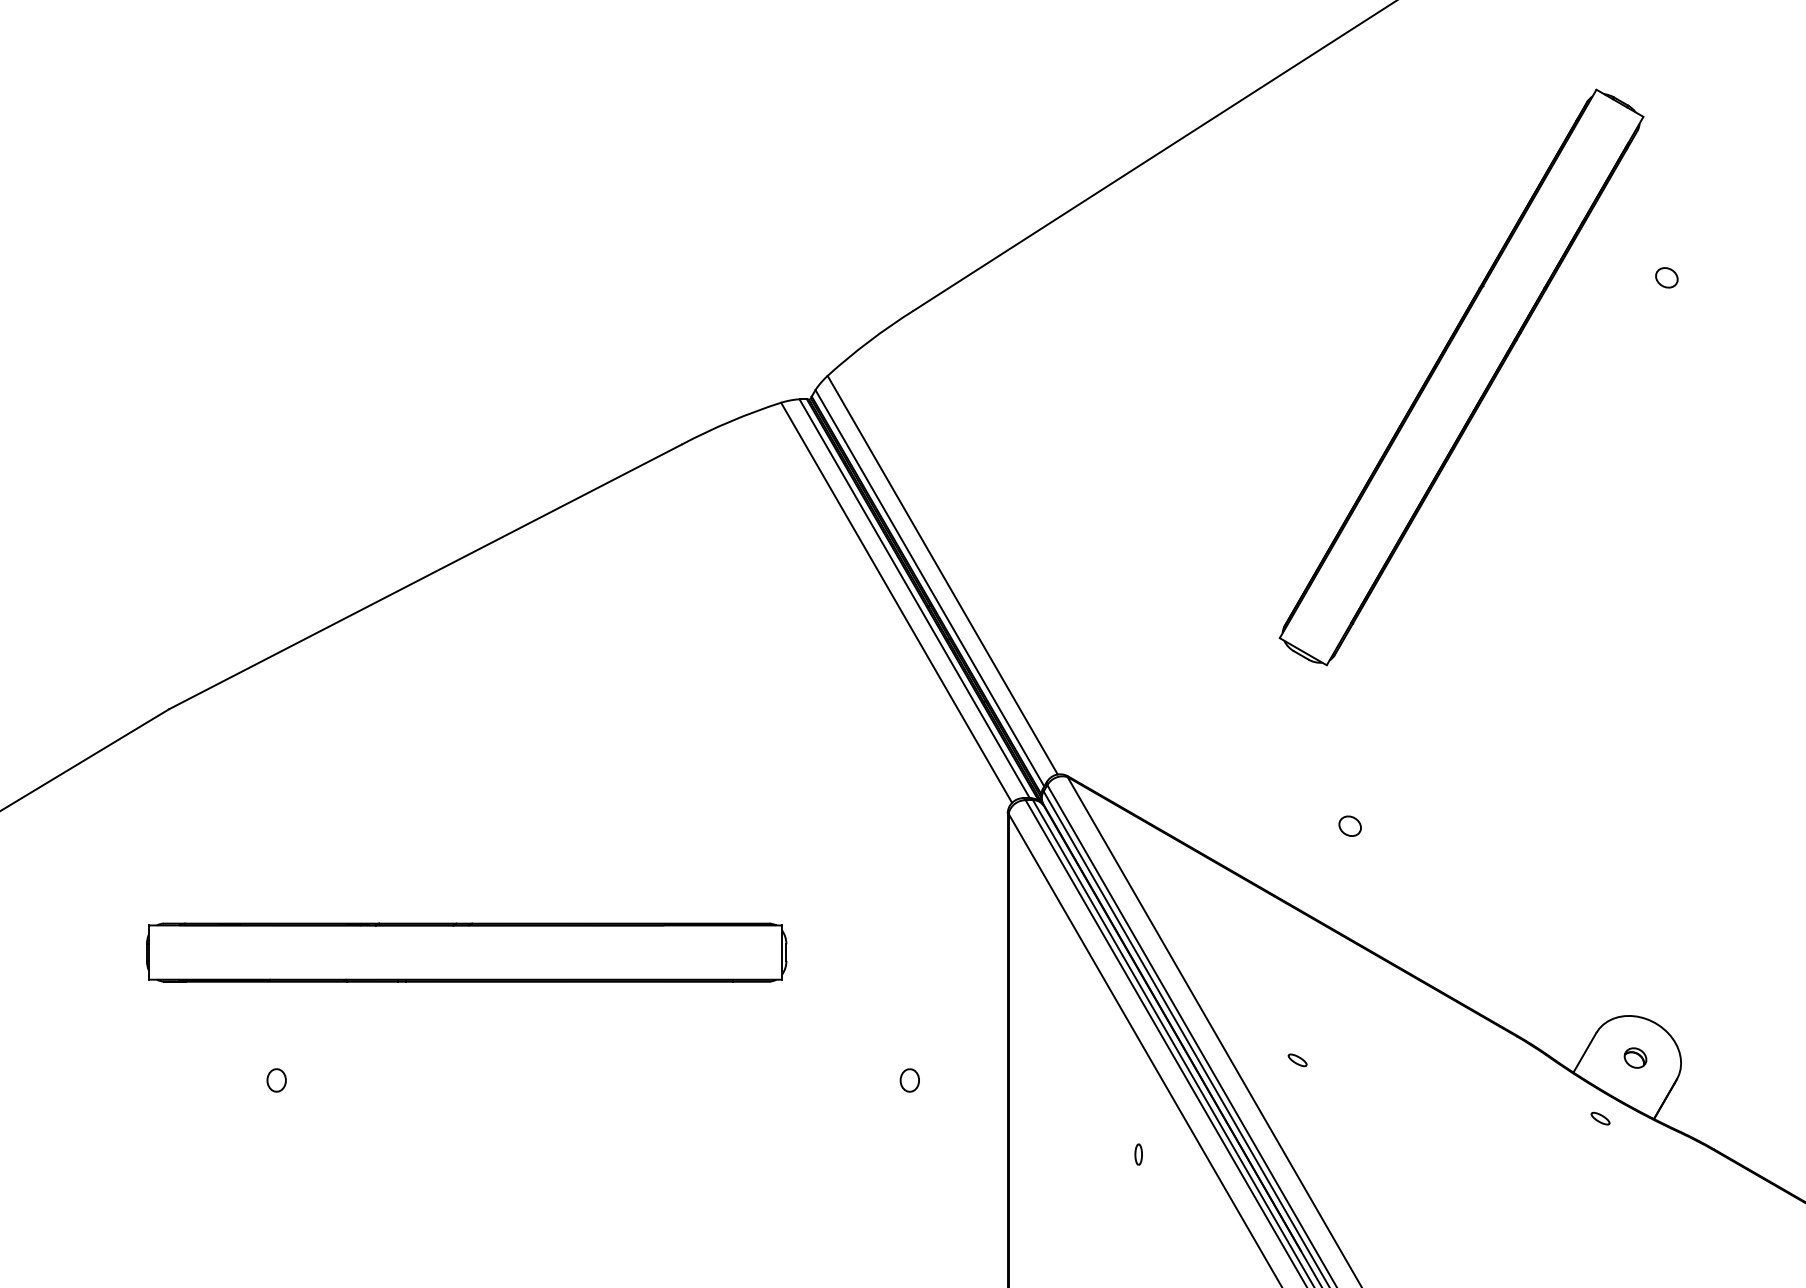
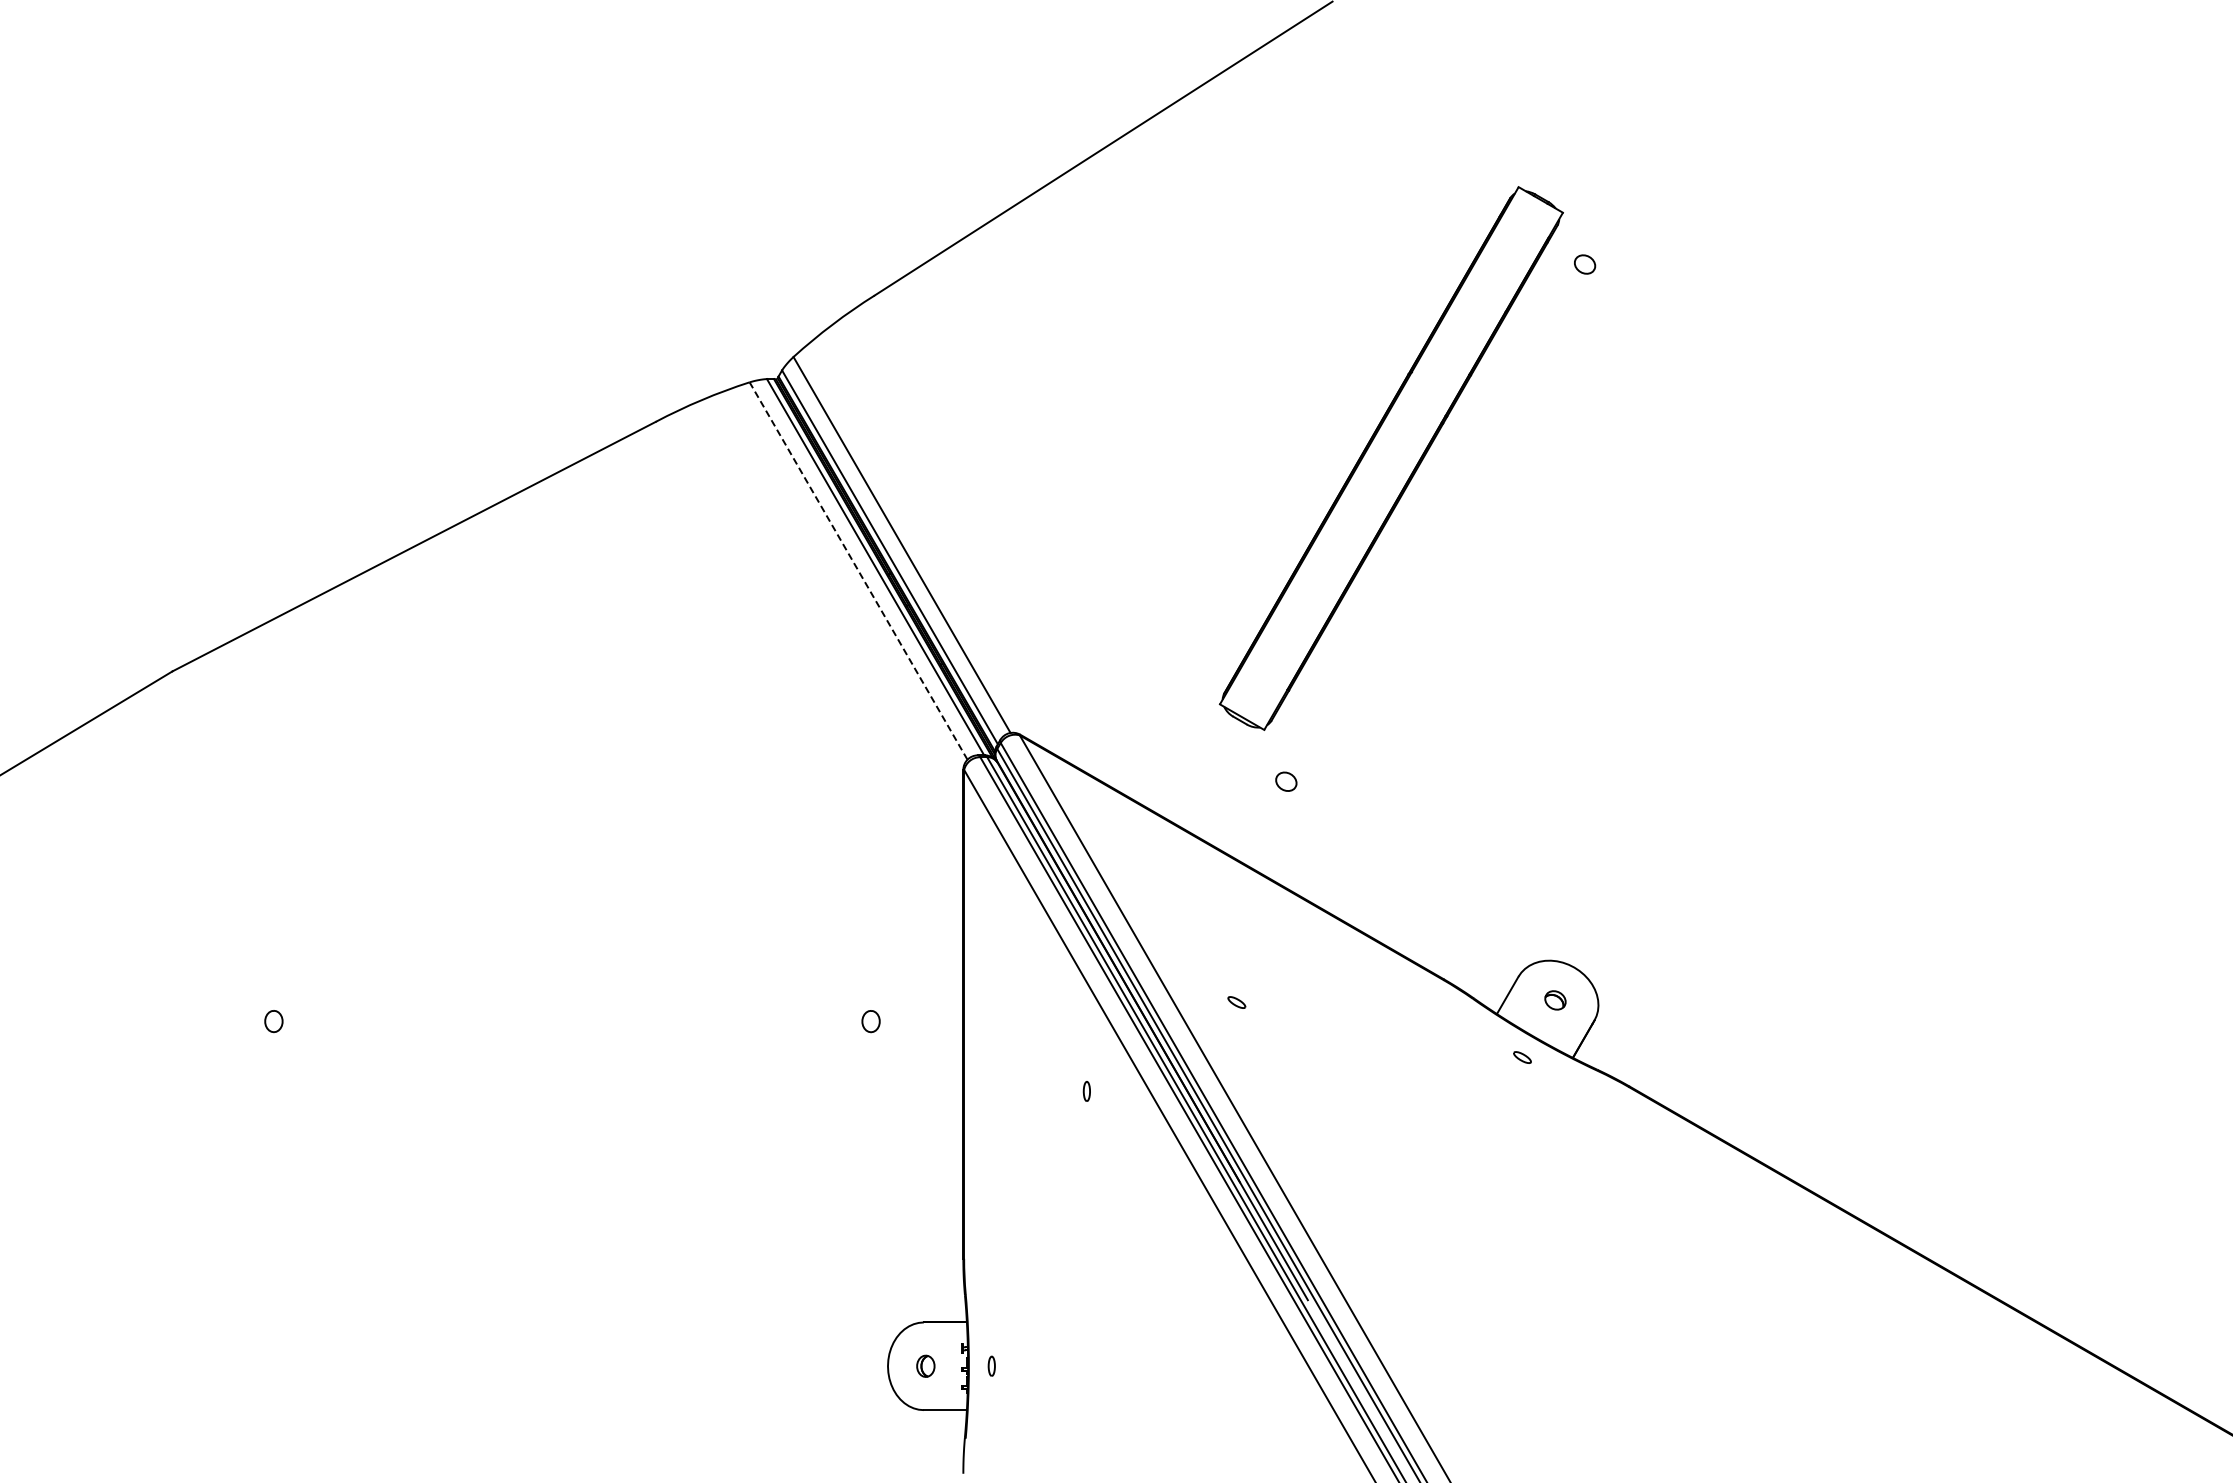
part: (1460, 377) -> (1390, 458), moved
line: (896, 603) -> (858, 571), solid -> dashed
part: (466, 952) -> (452, 900), removed

